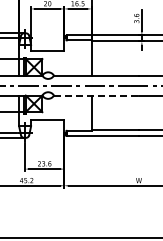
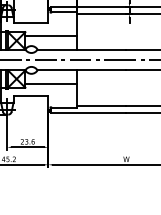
line: (66, 62) -> (50, 35), added
line: (96, 95) -> (82, 70), dashed -> solid
line: (66, 108) -> (50, 83), added

